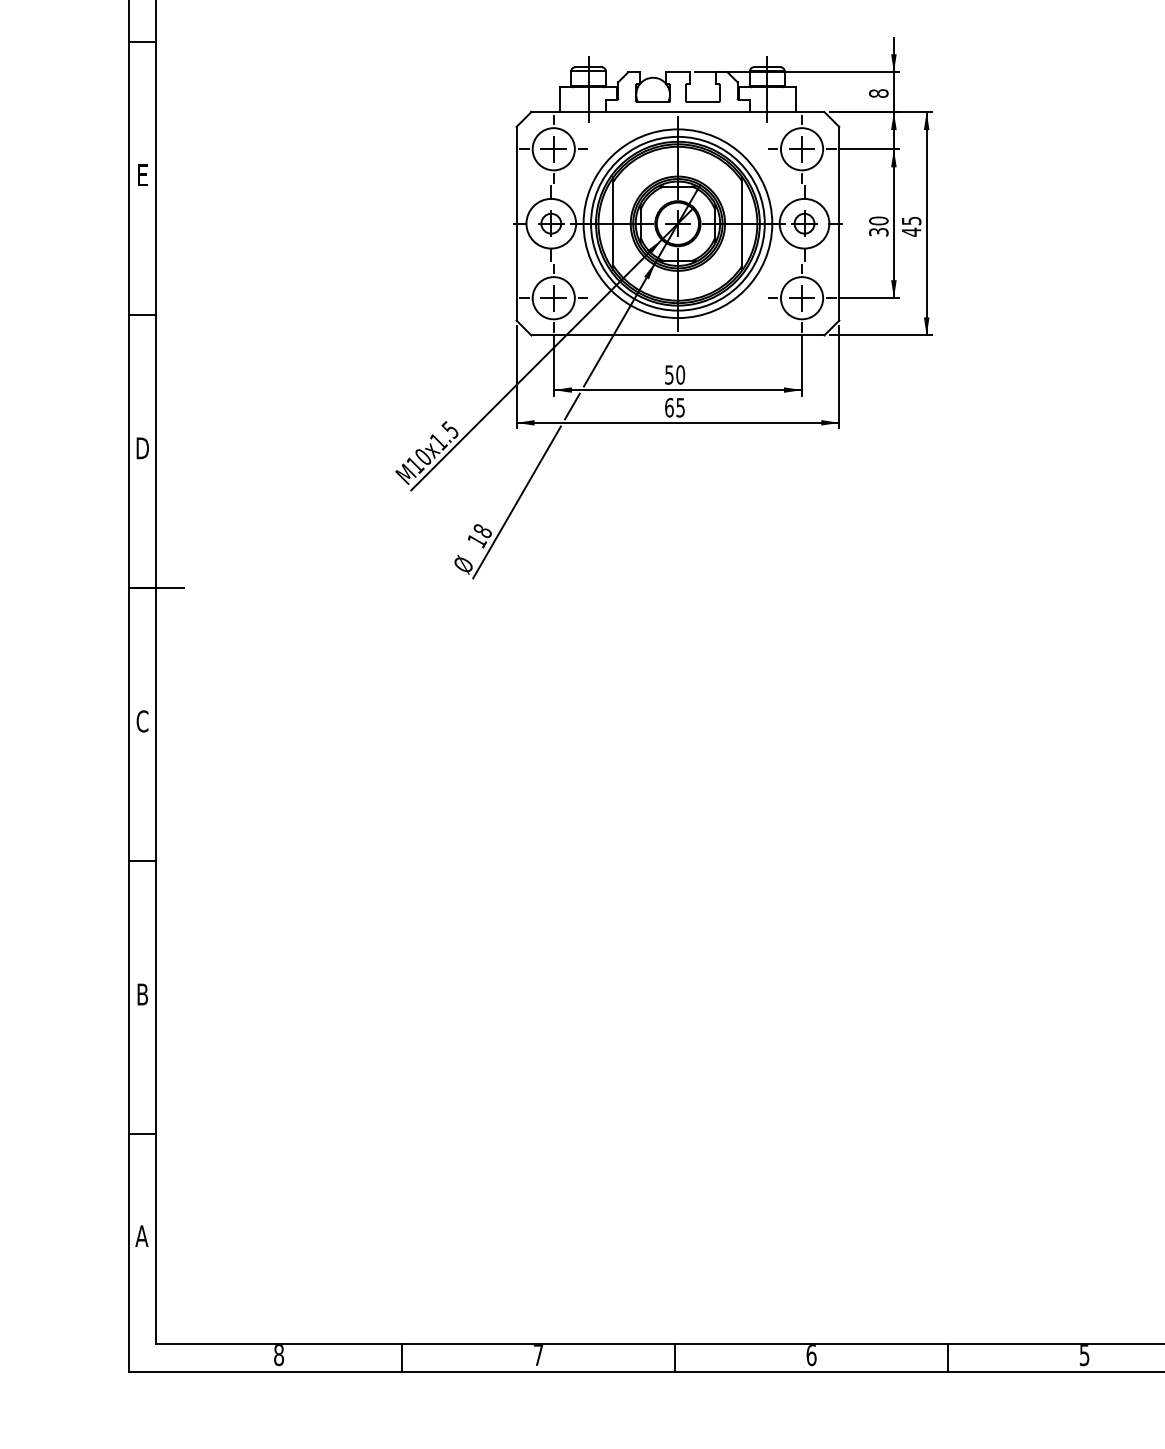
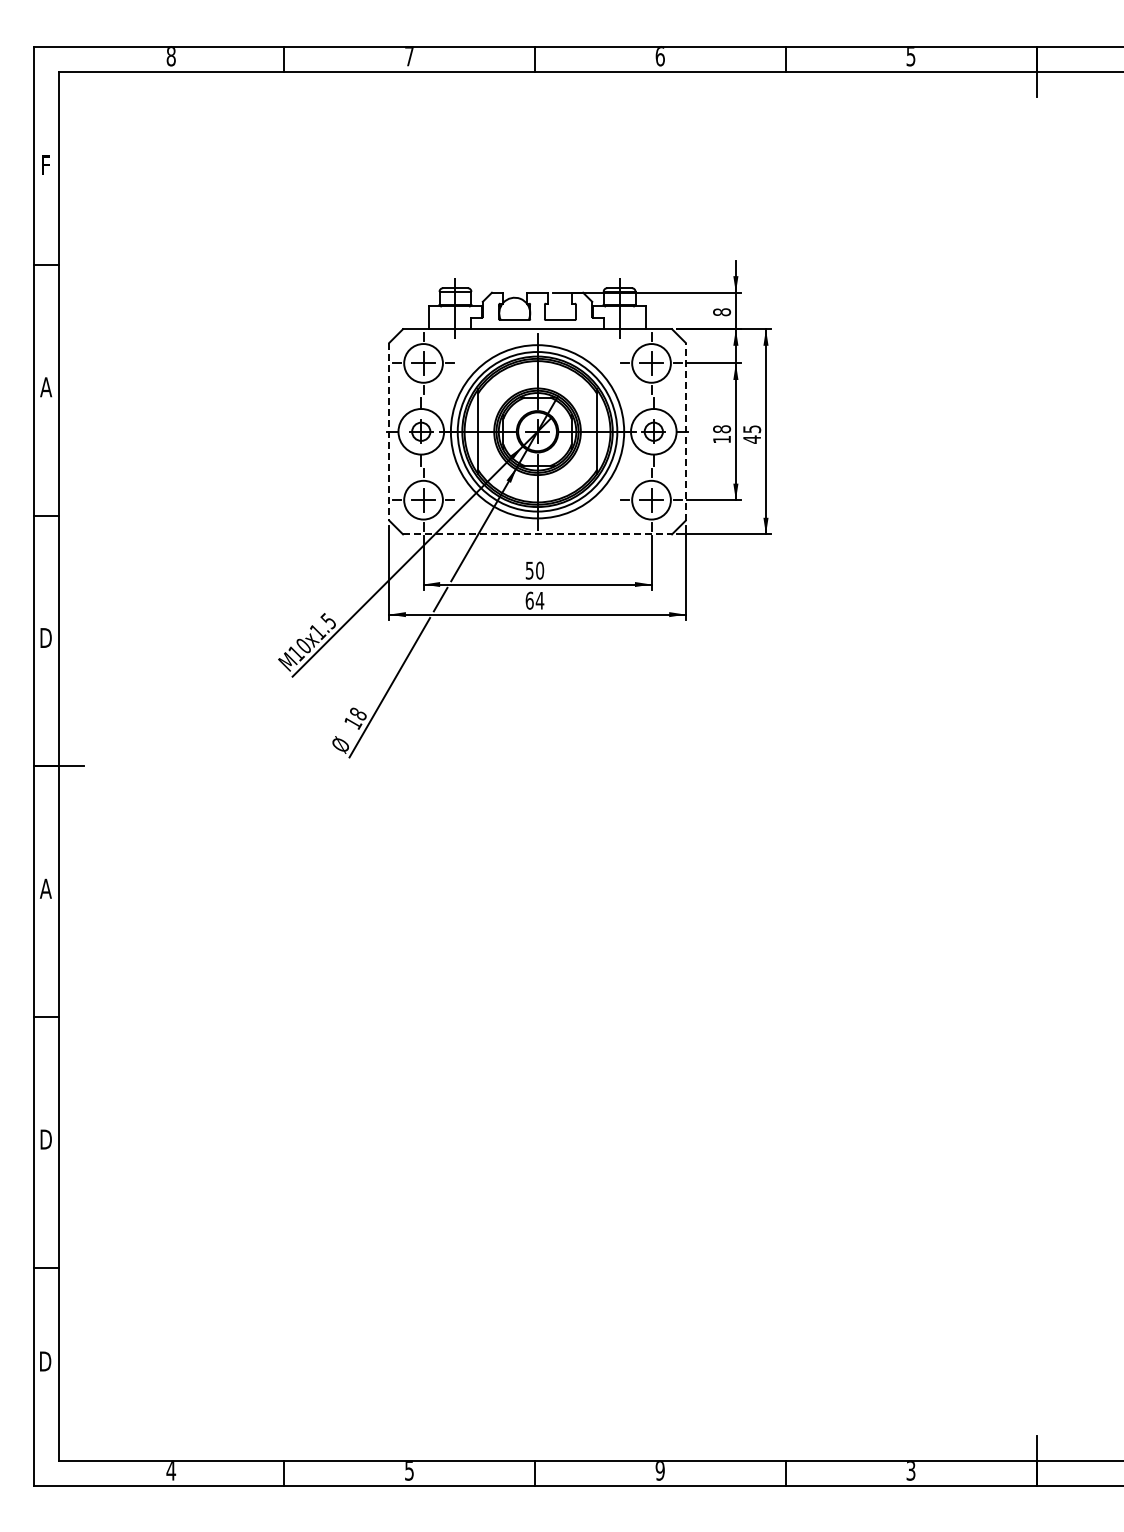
text: (143, 175) -> (46, 387), E -> A
line: (516, 223) -> (389, 431), solid -> dashed
line: (839, 223) -> (685, 431), solid -> dashed
text: (879, 226) -> (722, 434), 30 -> 18
line: (677, 335) -> (537, 534), solid -> dashed
text: (680, 407) -> (539, 600), 65 -> 64
text: (142, 721) -> (45, 888), C -> A
text: (142, 994) -> (45, 1139), B -> D
text: (142, 1236) -> (45, 1361), A -> D
text: (279, 1355) -> (171, 1471), 8 -> 4
text: (538, 1355) -> (409, 1471), 7 -> 5
text: (810, 1355) -> (659, 1471), 6 -> 9
text: (1085, 1355) -> (911, 1471), 5 -> 3

